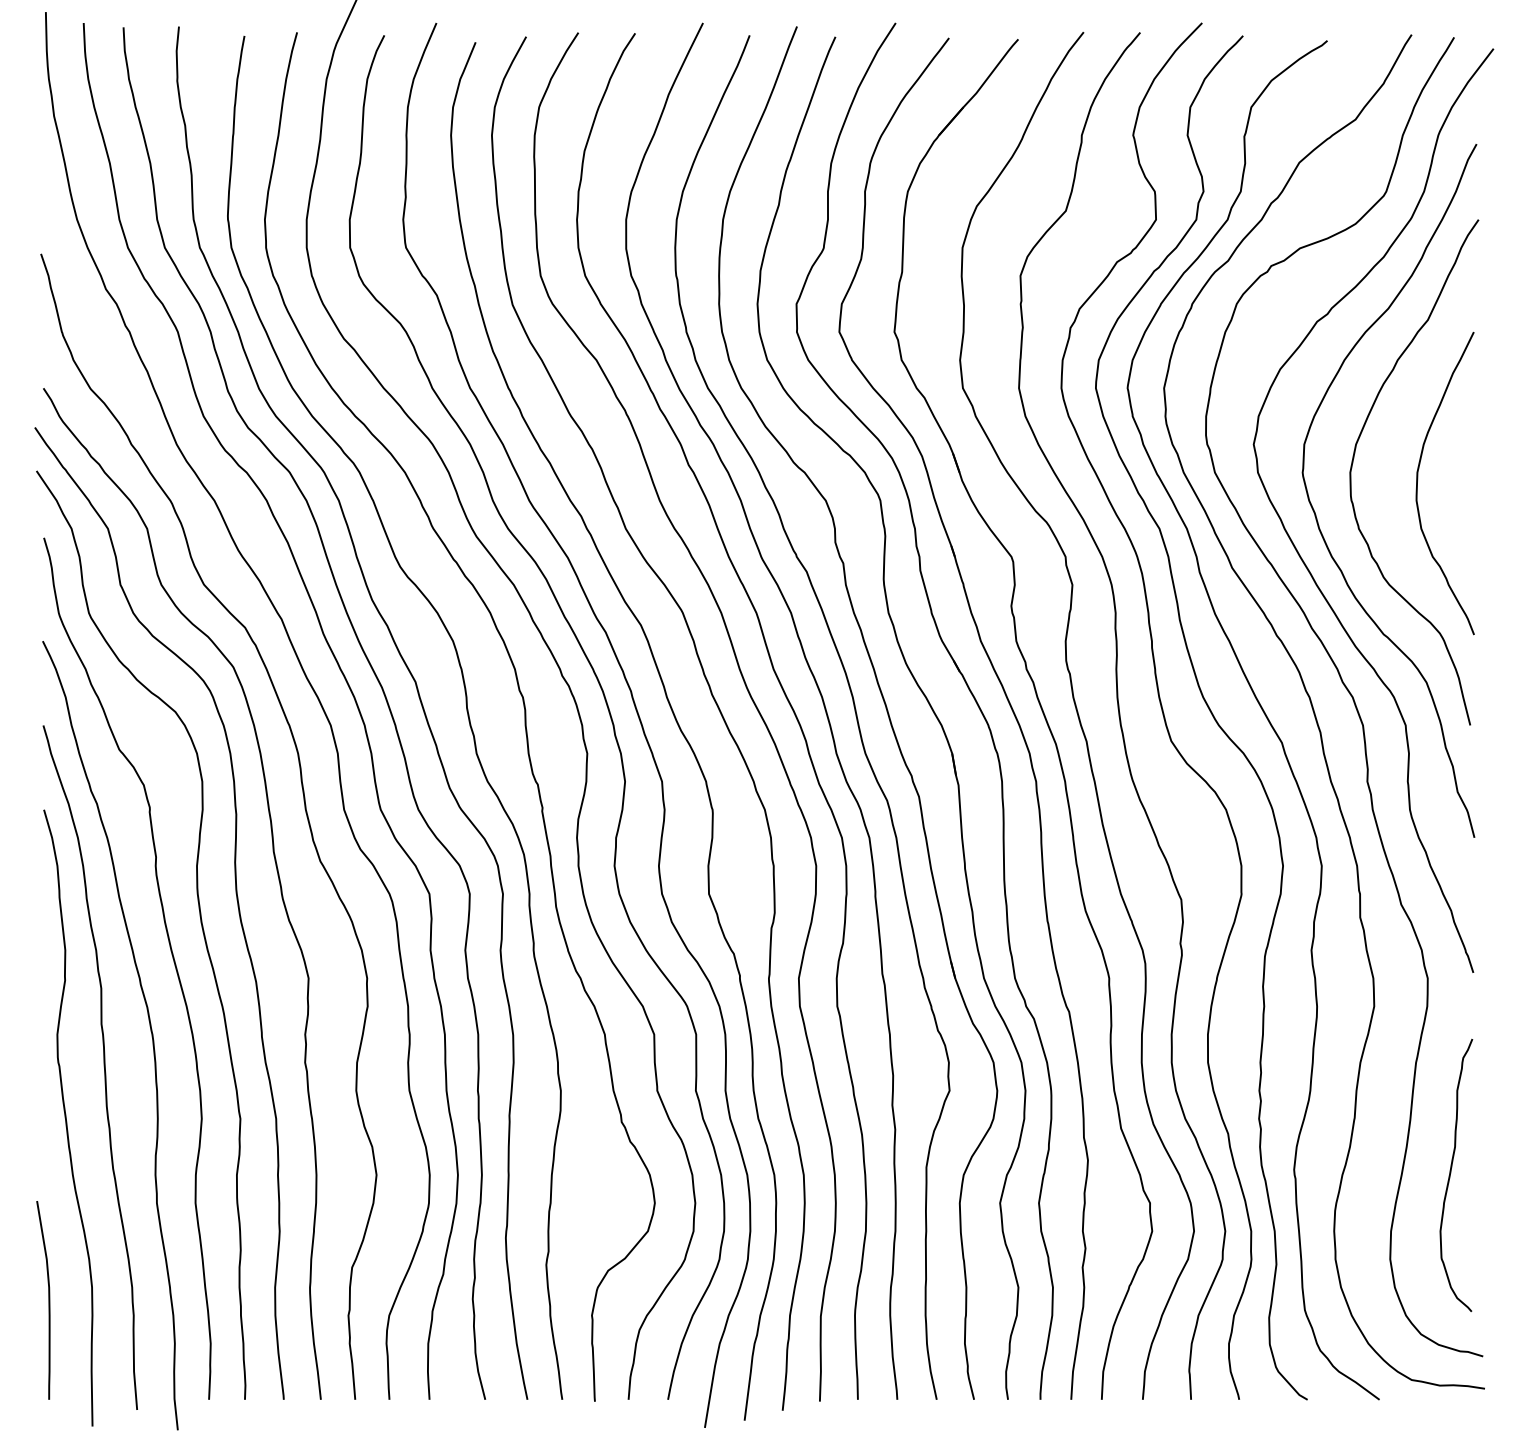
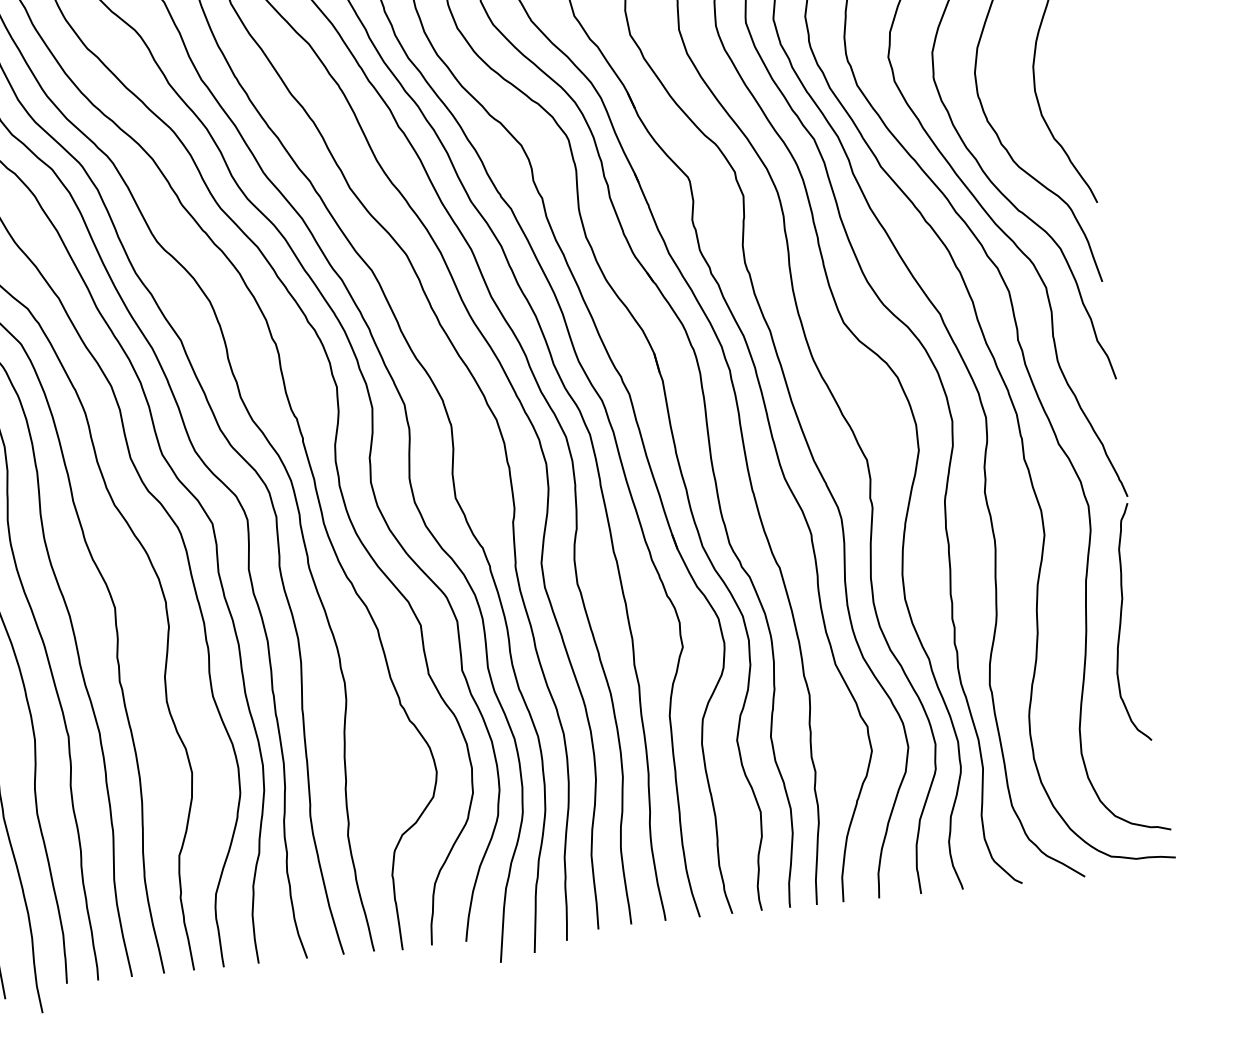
curve: (1451, 1173) -> (1121, 622), moved

